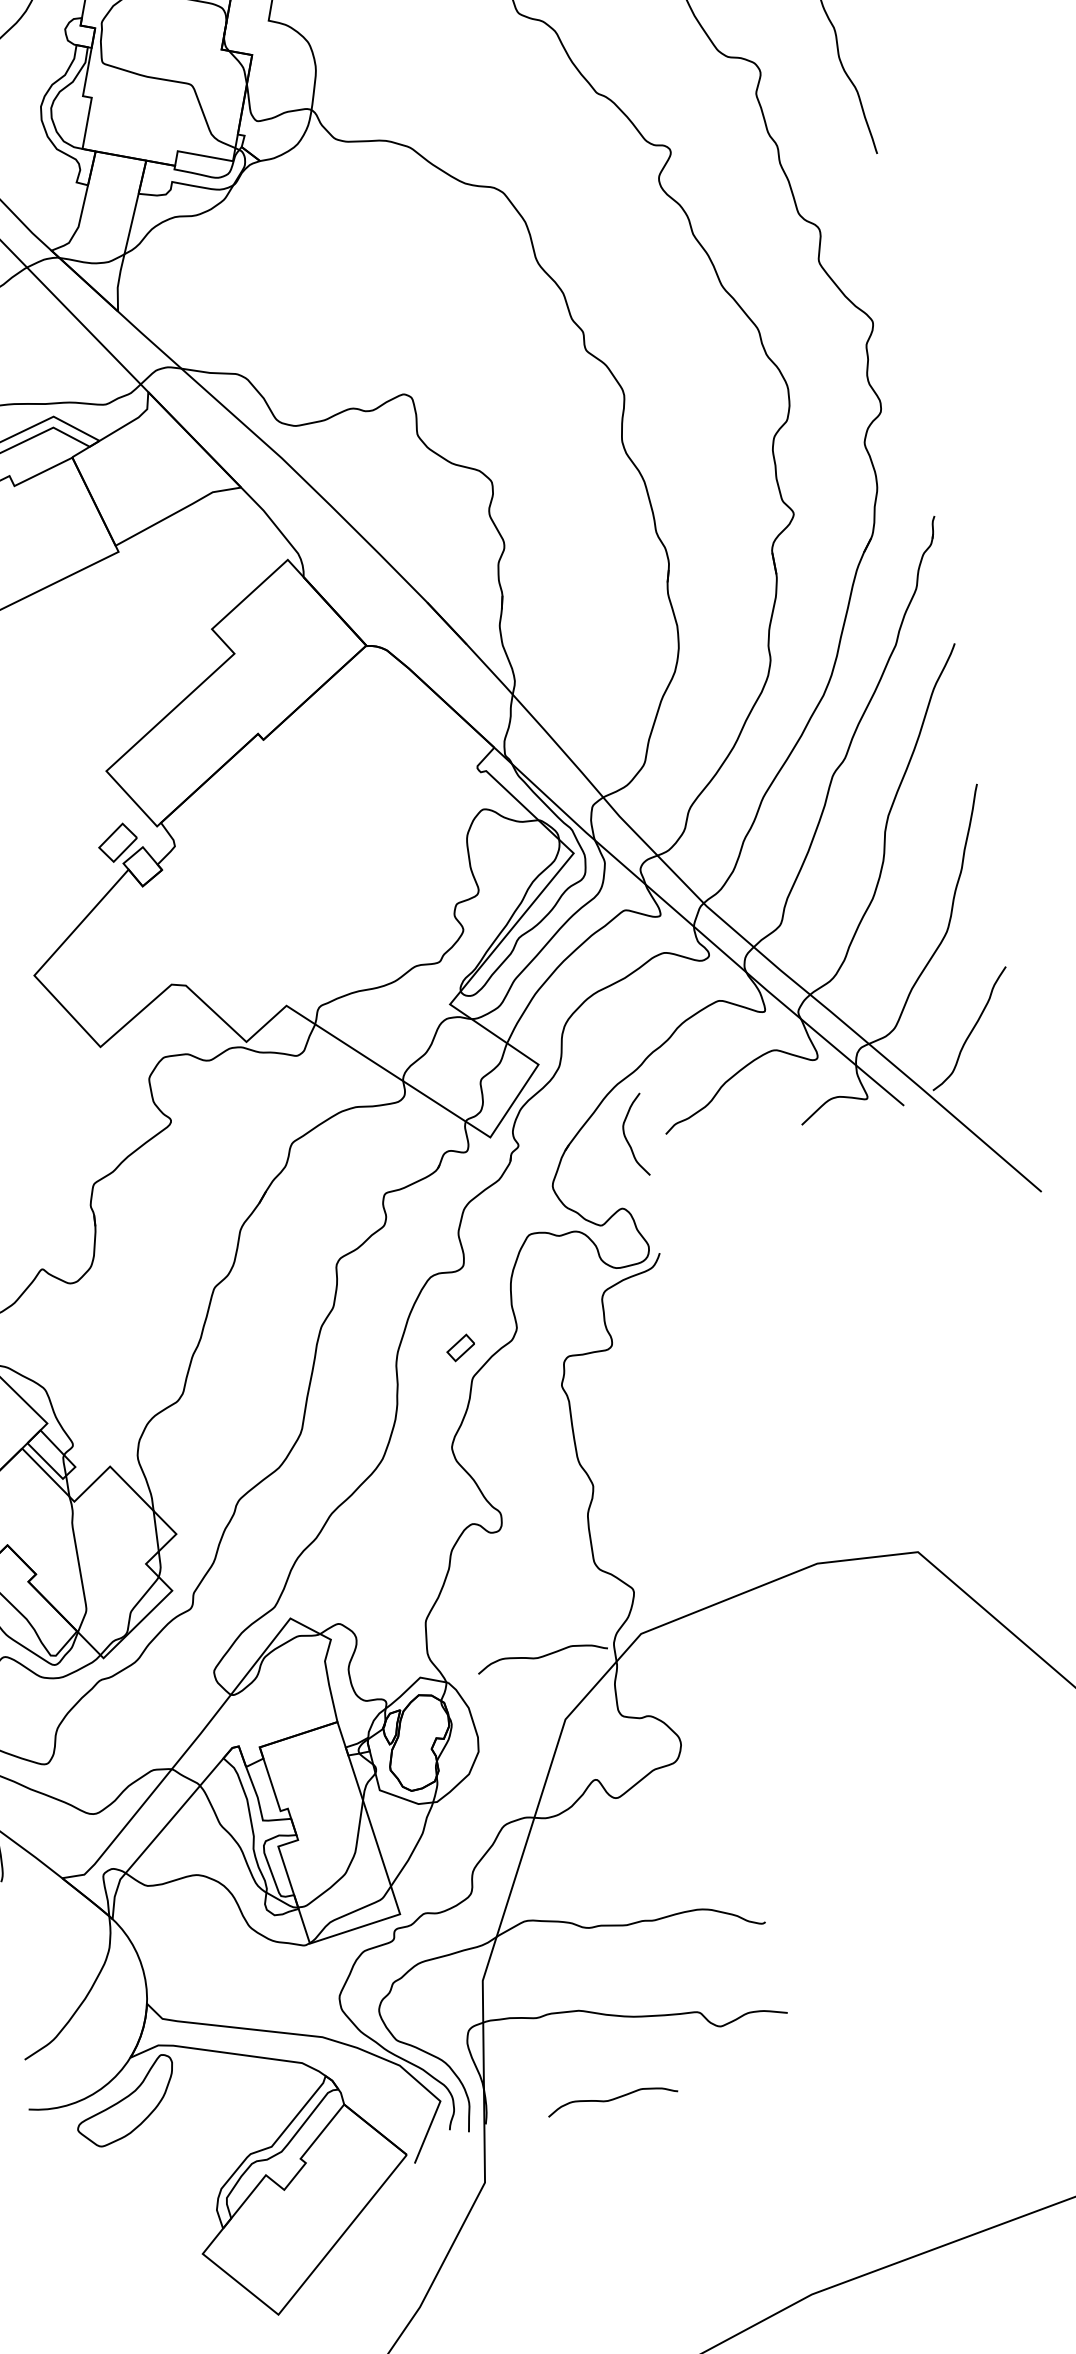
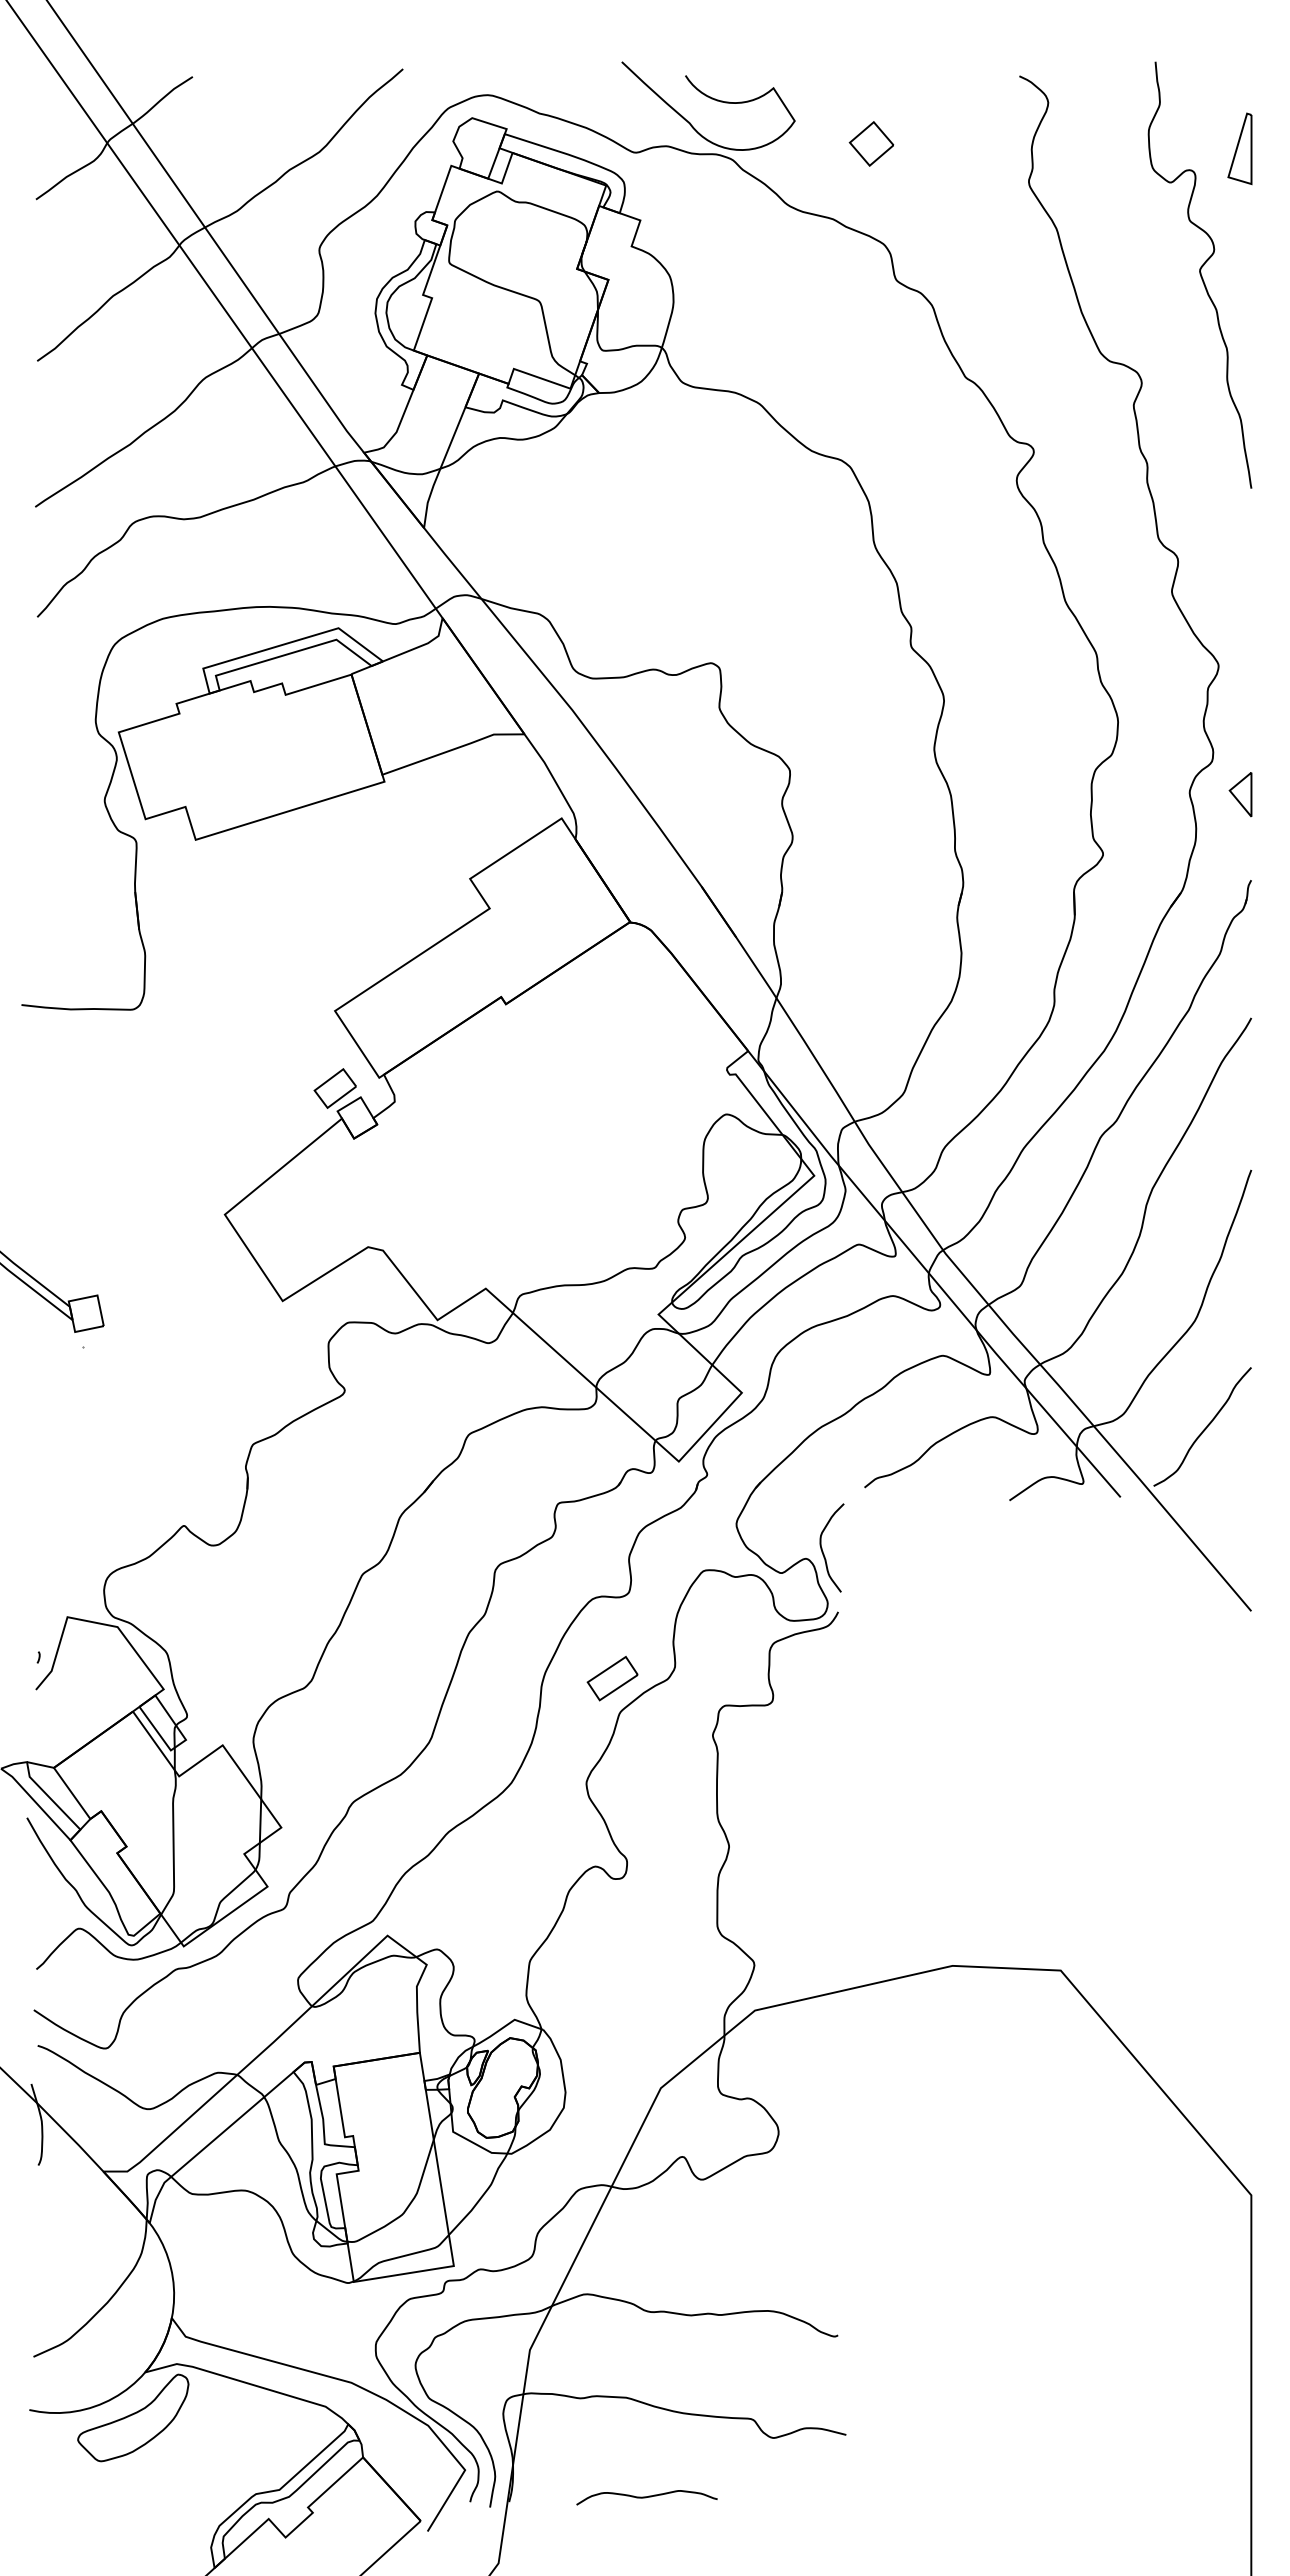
part: (911, 438) -> (1240, 794), added
curve: (627, 1140) -> (823, 1551), moved
part: (460, 1347) -> (612, 1678), size x1.67
curve: (541, 1657) -> (646, 2018), removed

